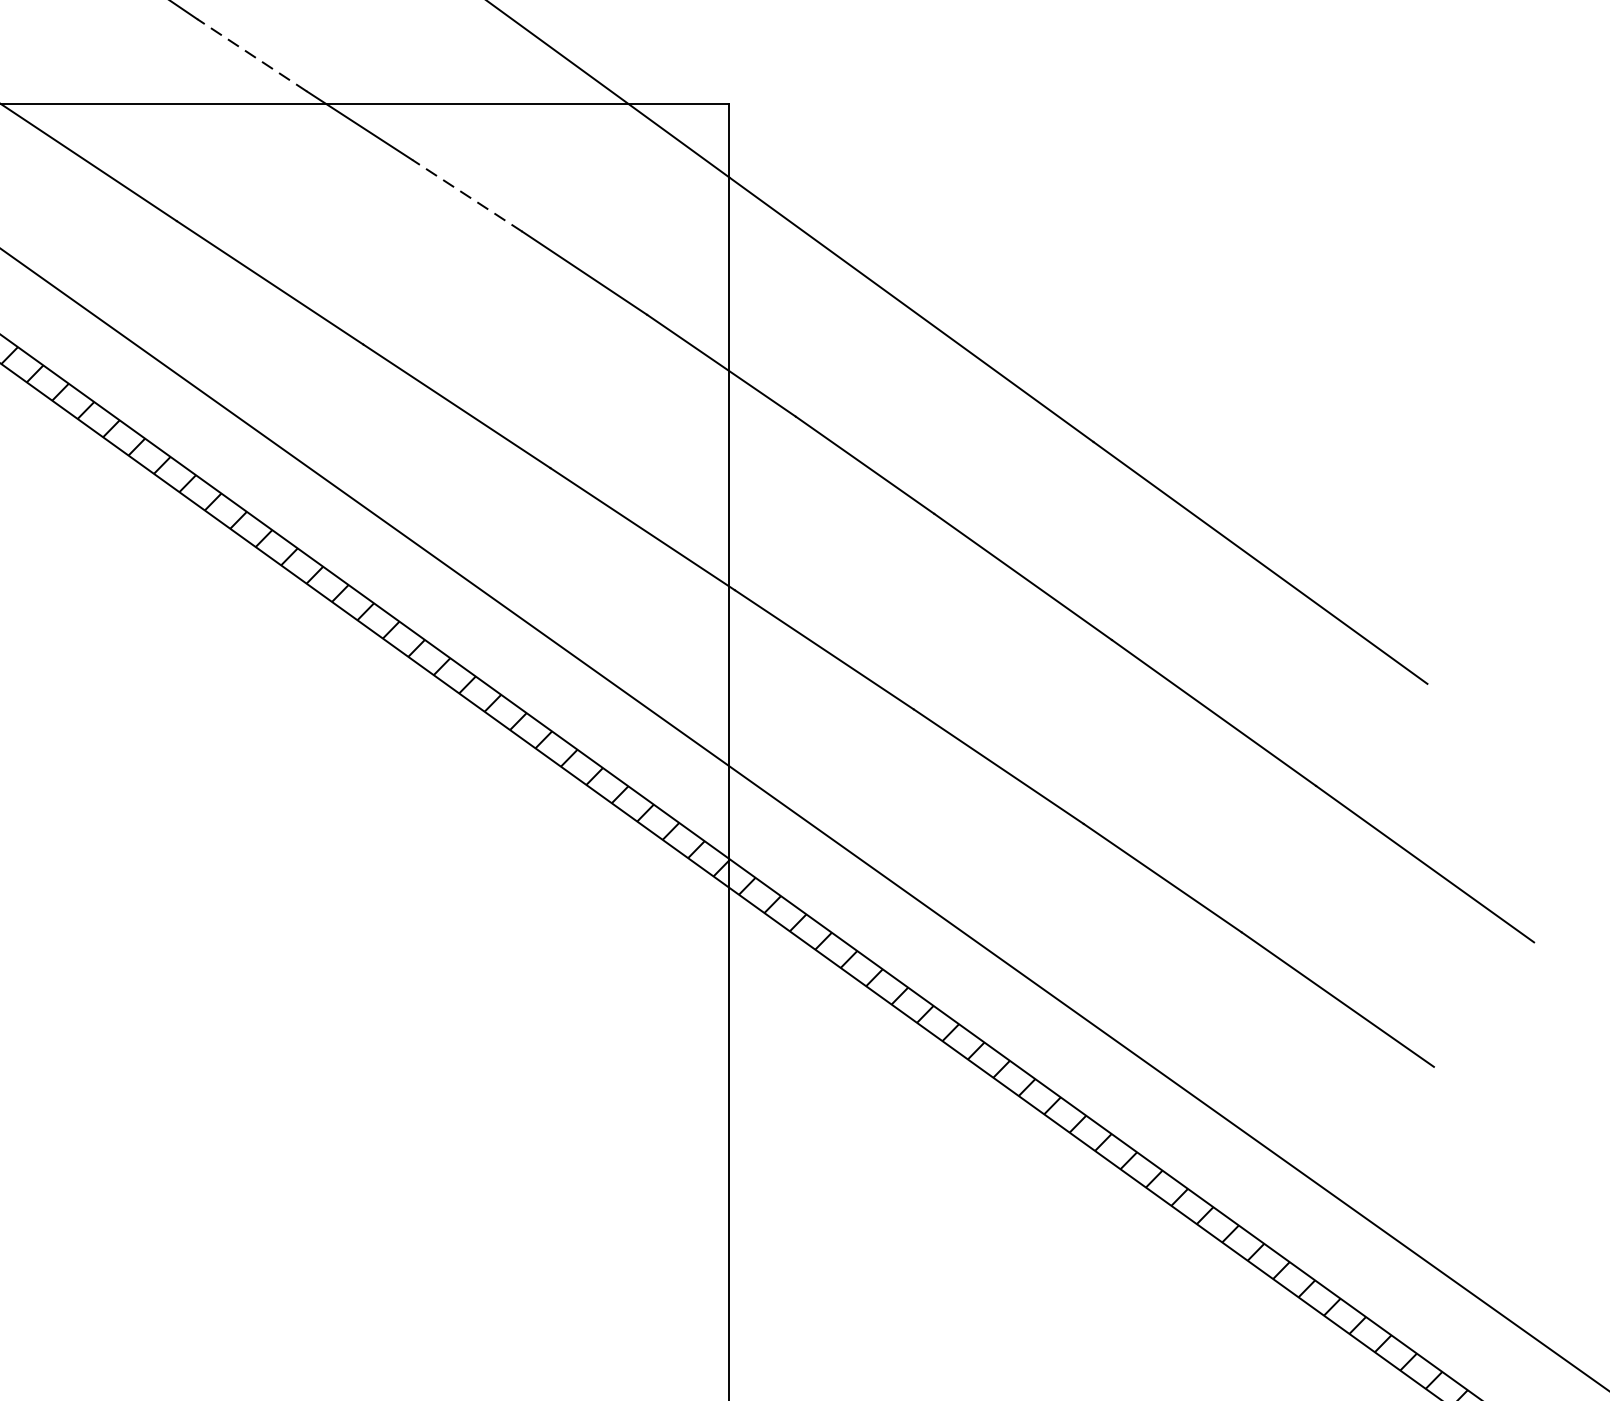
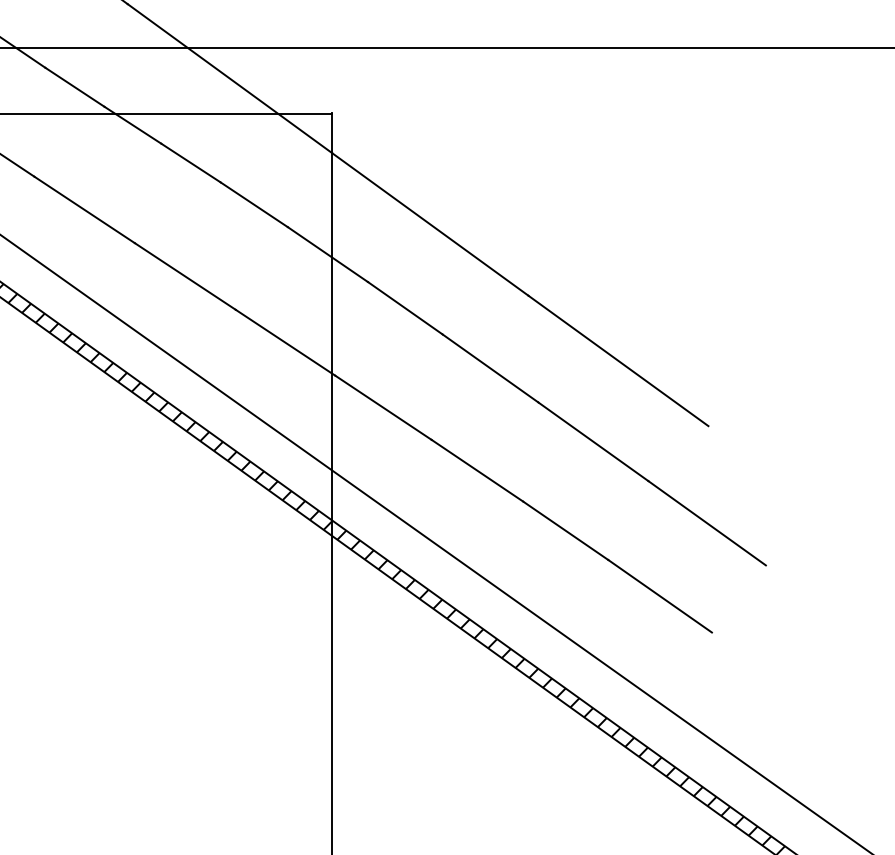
line: (251, 55) -> (74, 87), dashed -> solid
line: (466, 194) -> (190, 162), dashed -> solid

